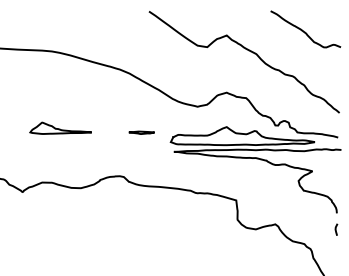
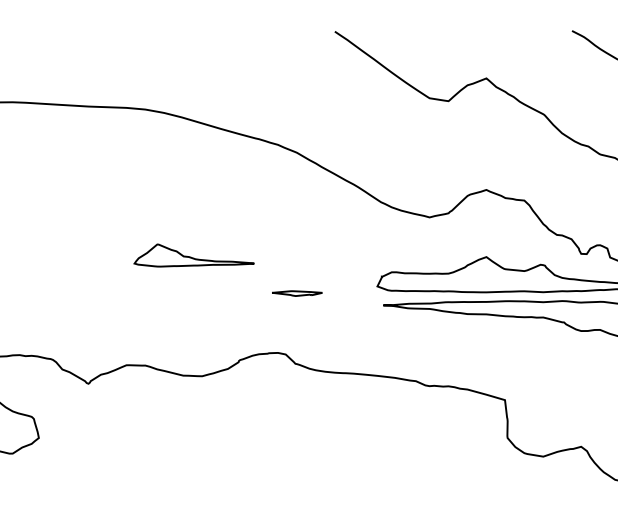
part: (60, 127) -> (193, 253), moved
line: (141, 132) -> (296, 292), moved

